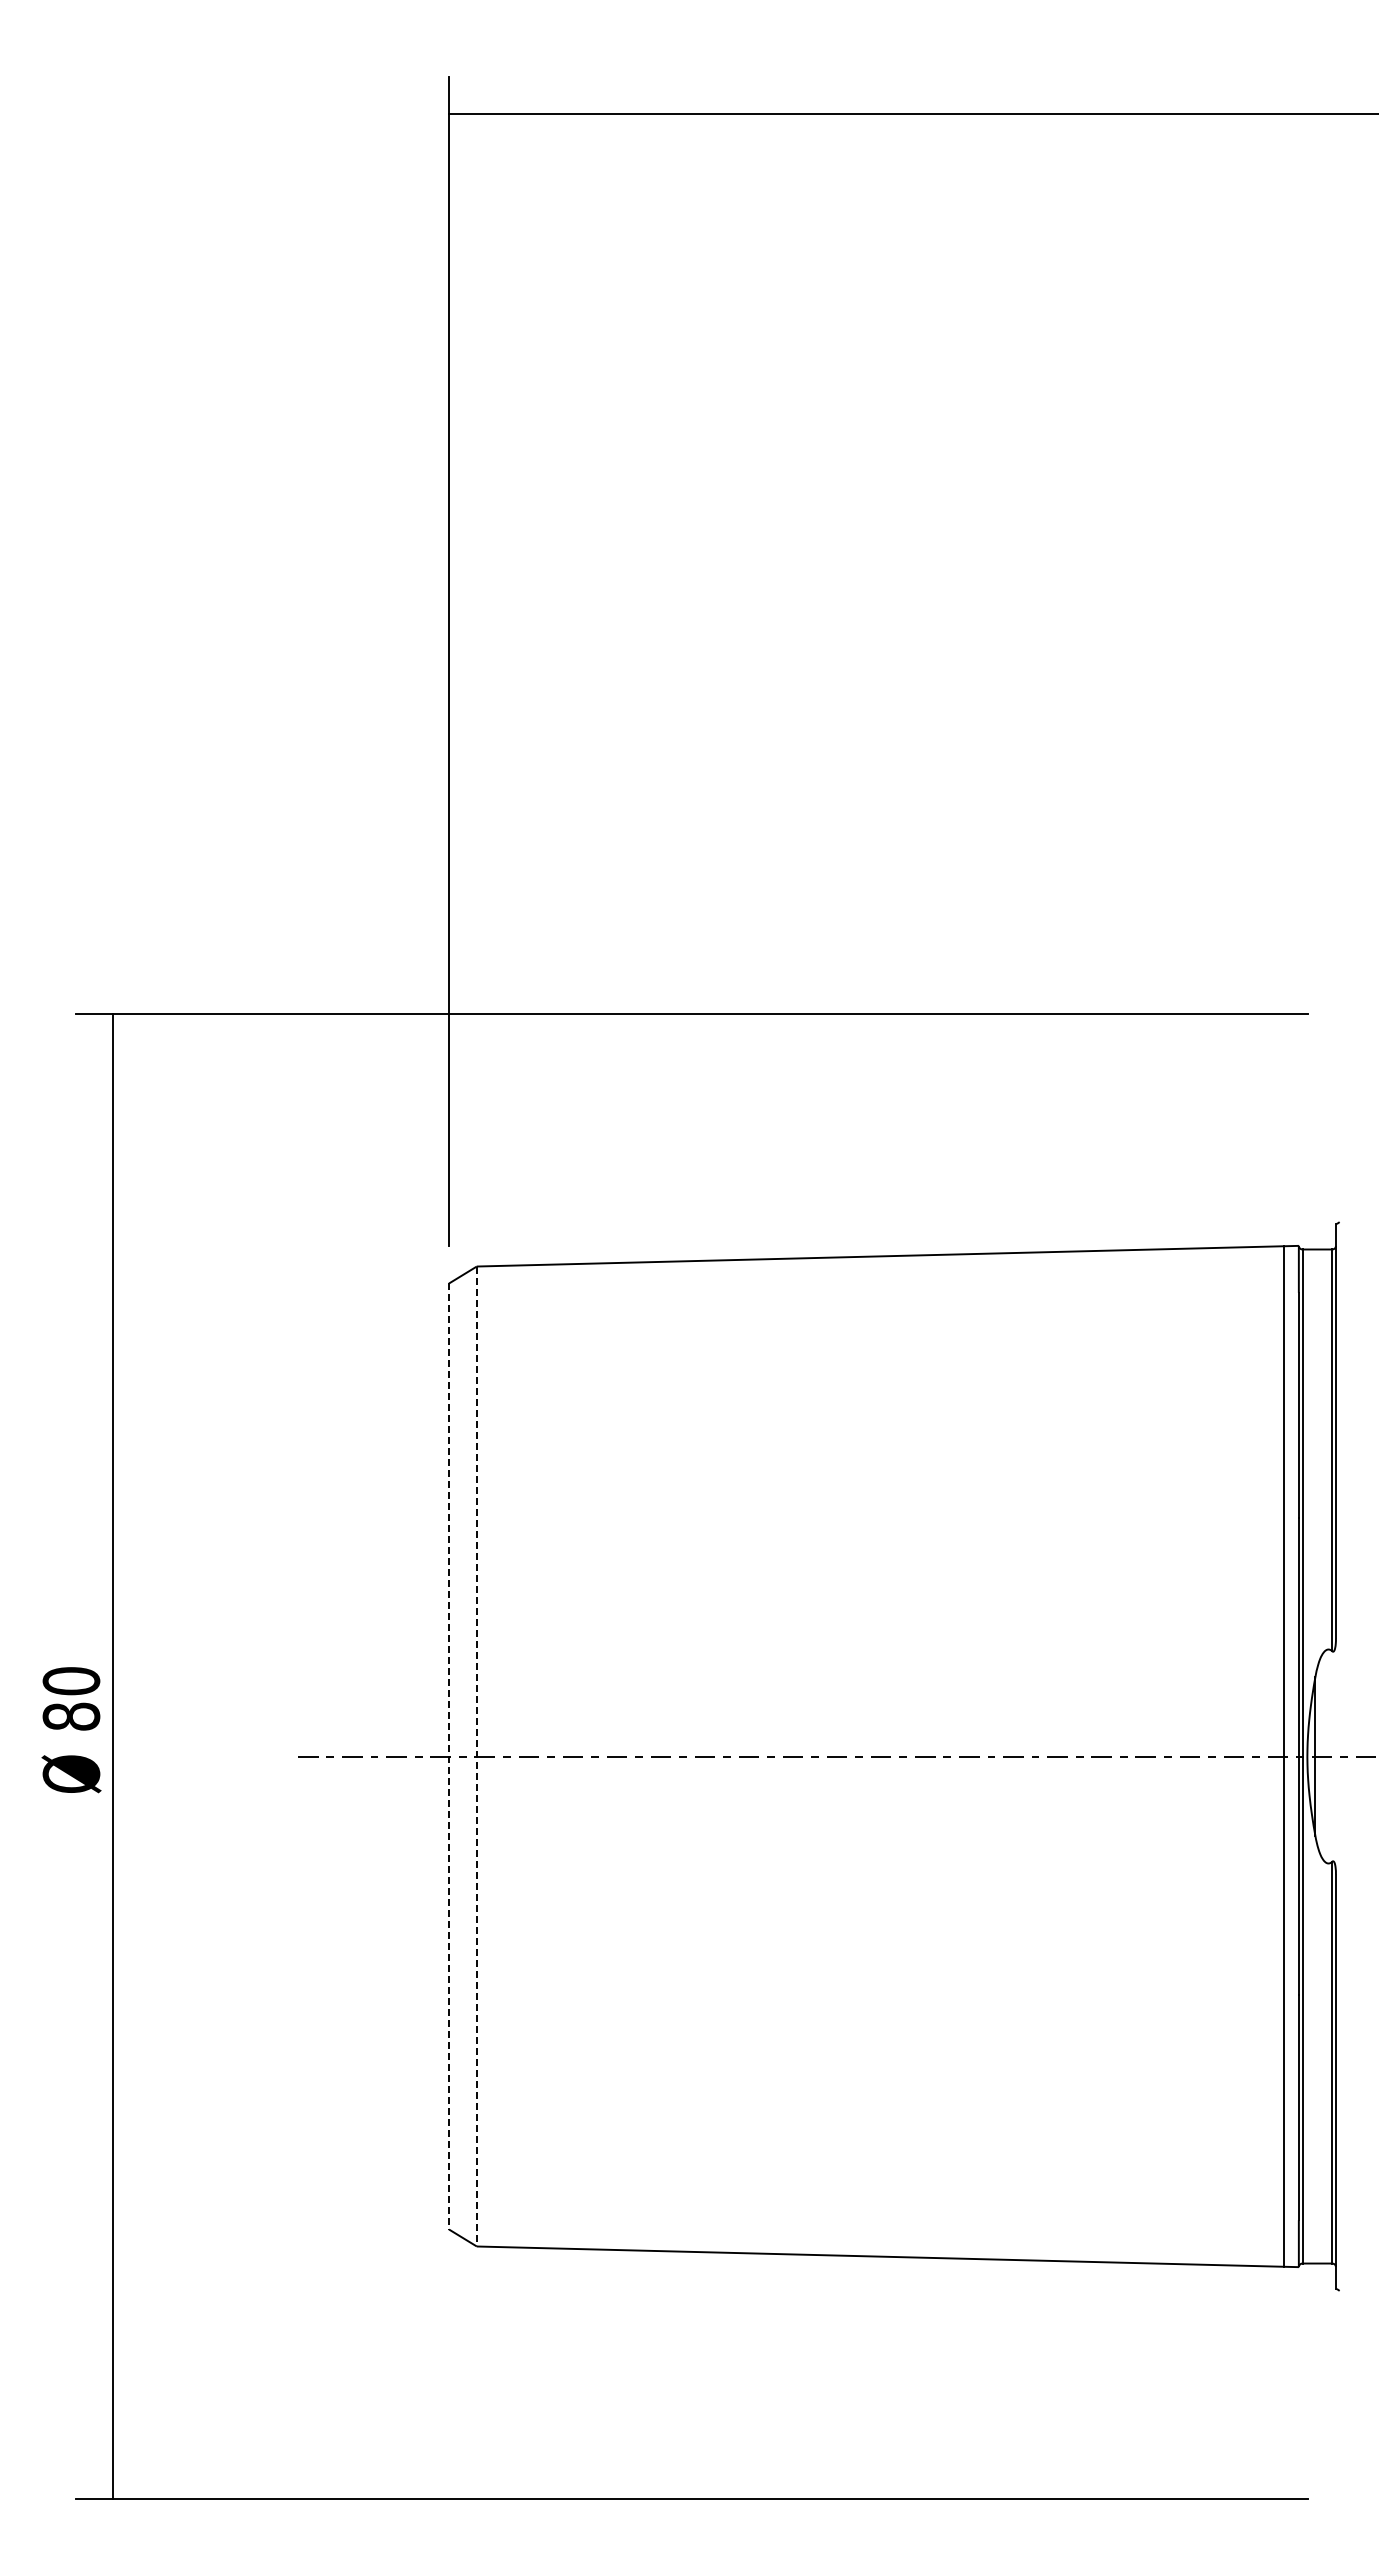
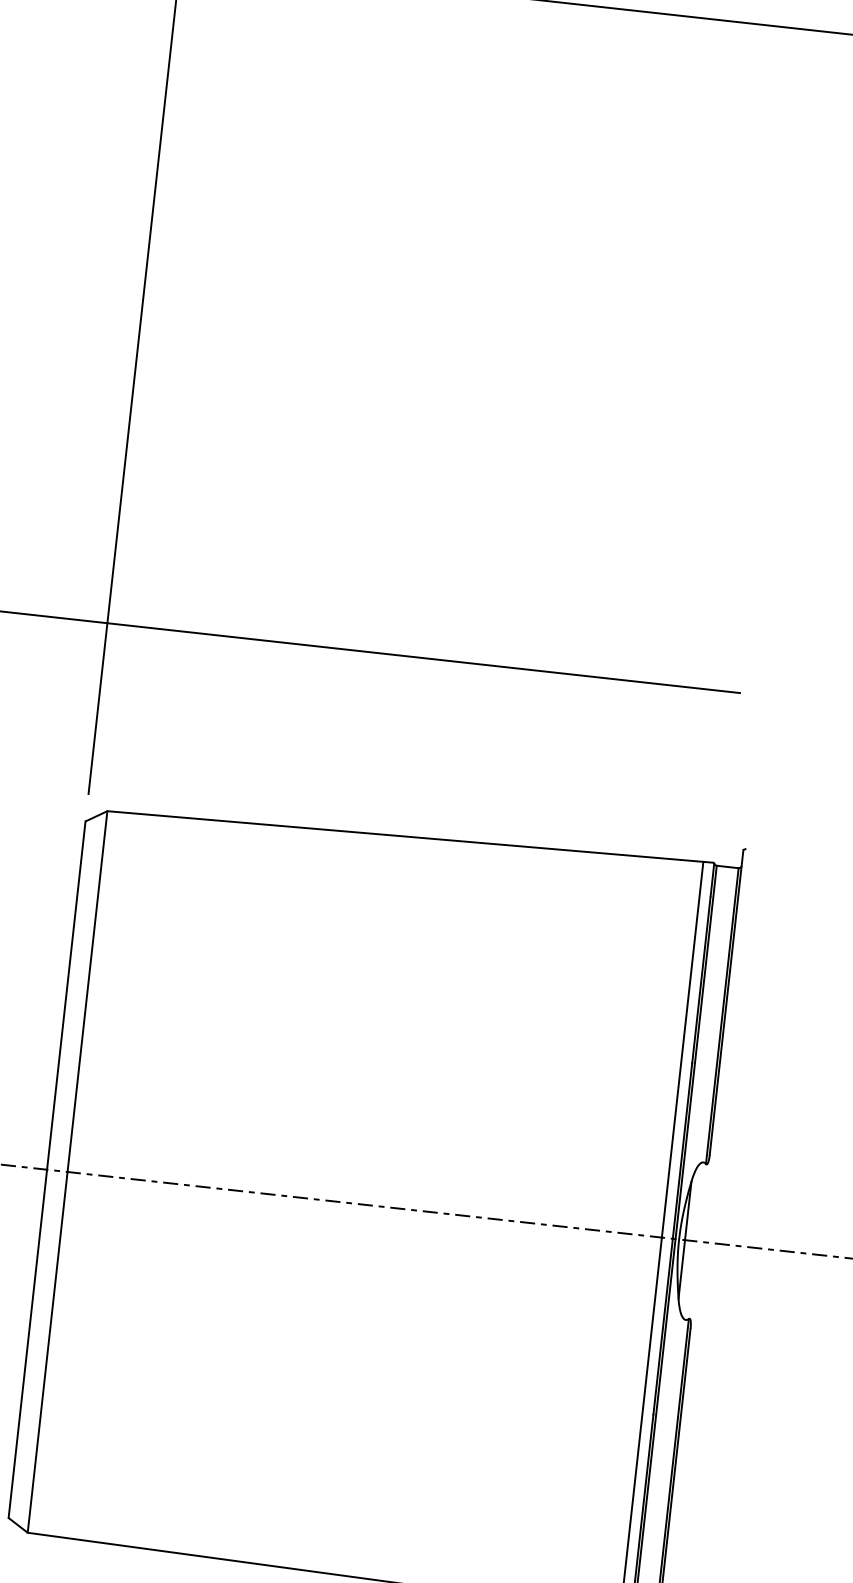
line: (476, 1756) -> (67, 1171), dashed -> solid
line: (449, 1757) -> (47, 1170), dashed -> solid

